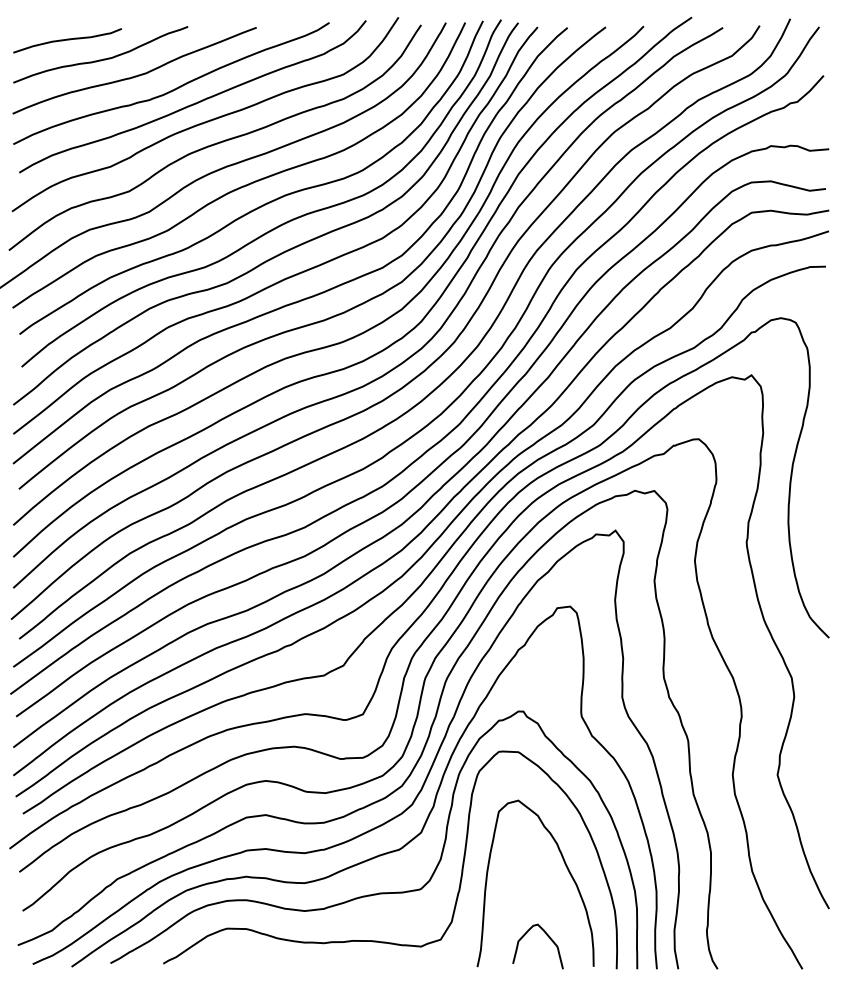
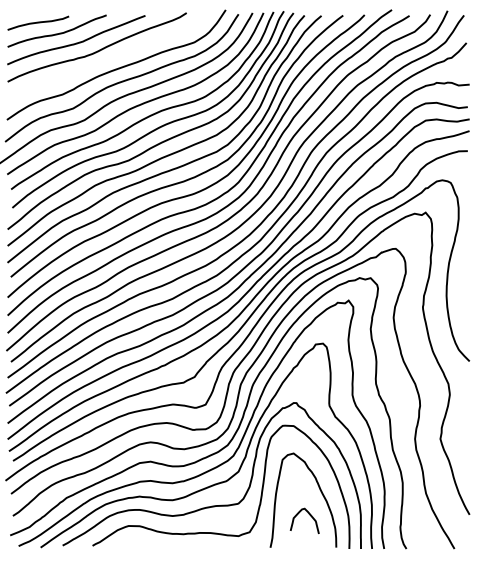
curve: (191, 103) -> (108, 58), removed
curve: (546, 936) -> (309, 515), moved

